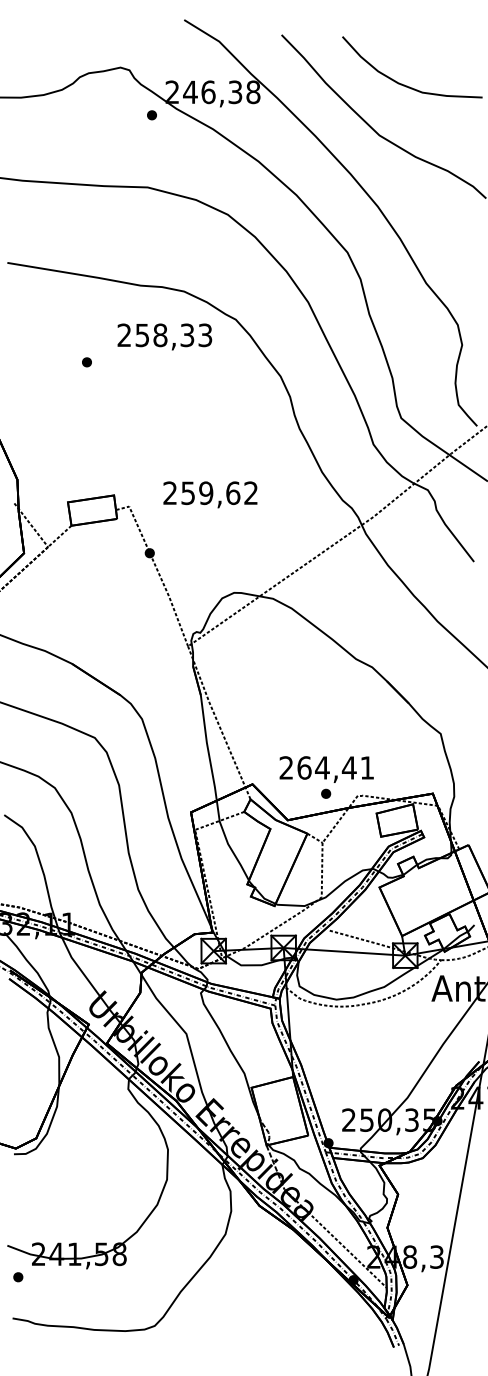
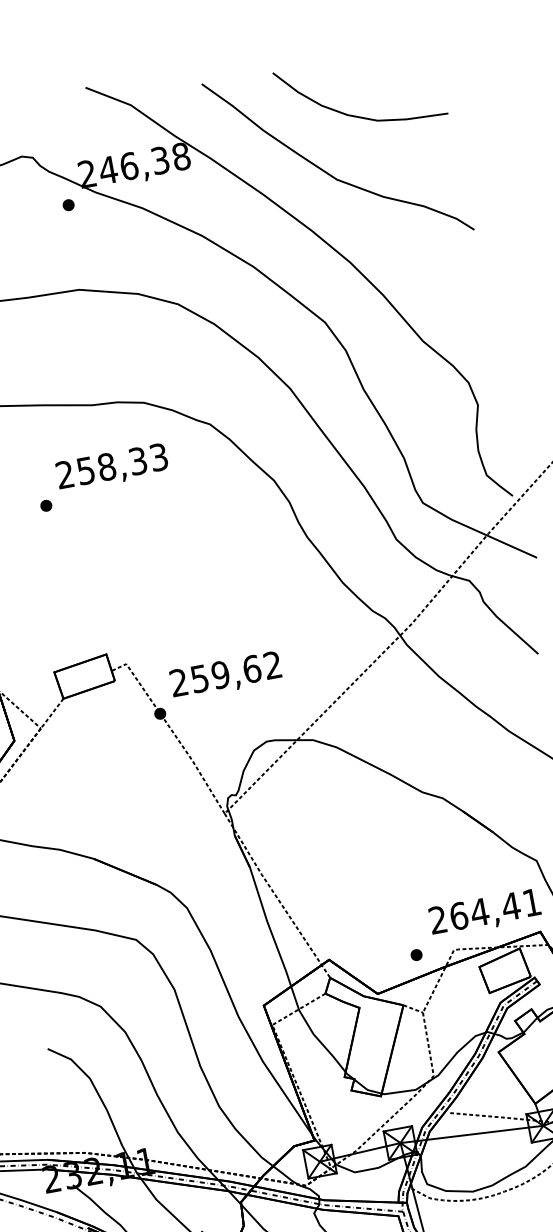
text: (164, 336) -> (111, 467), moved
text: (210, 494) -> (225, 675), moved
text: (326, 769) -> (484, 913), moved

